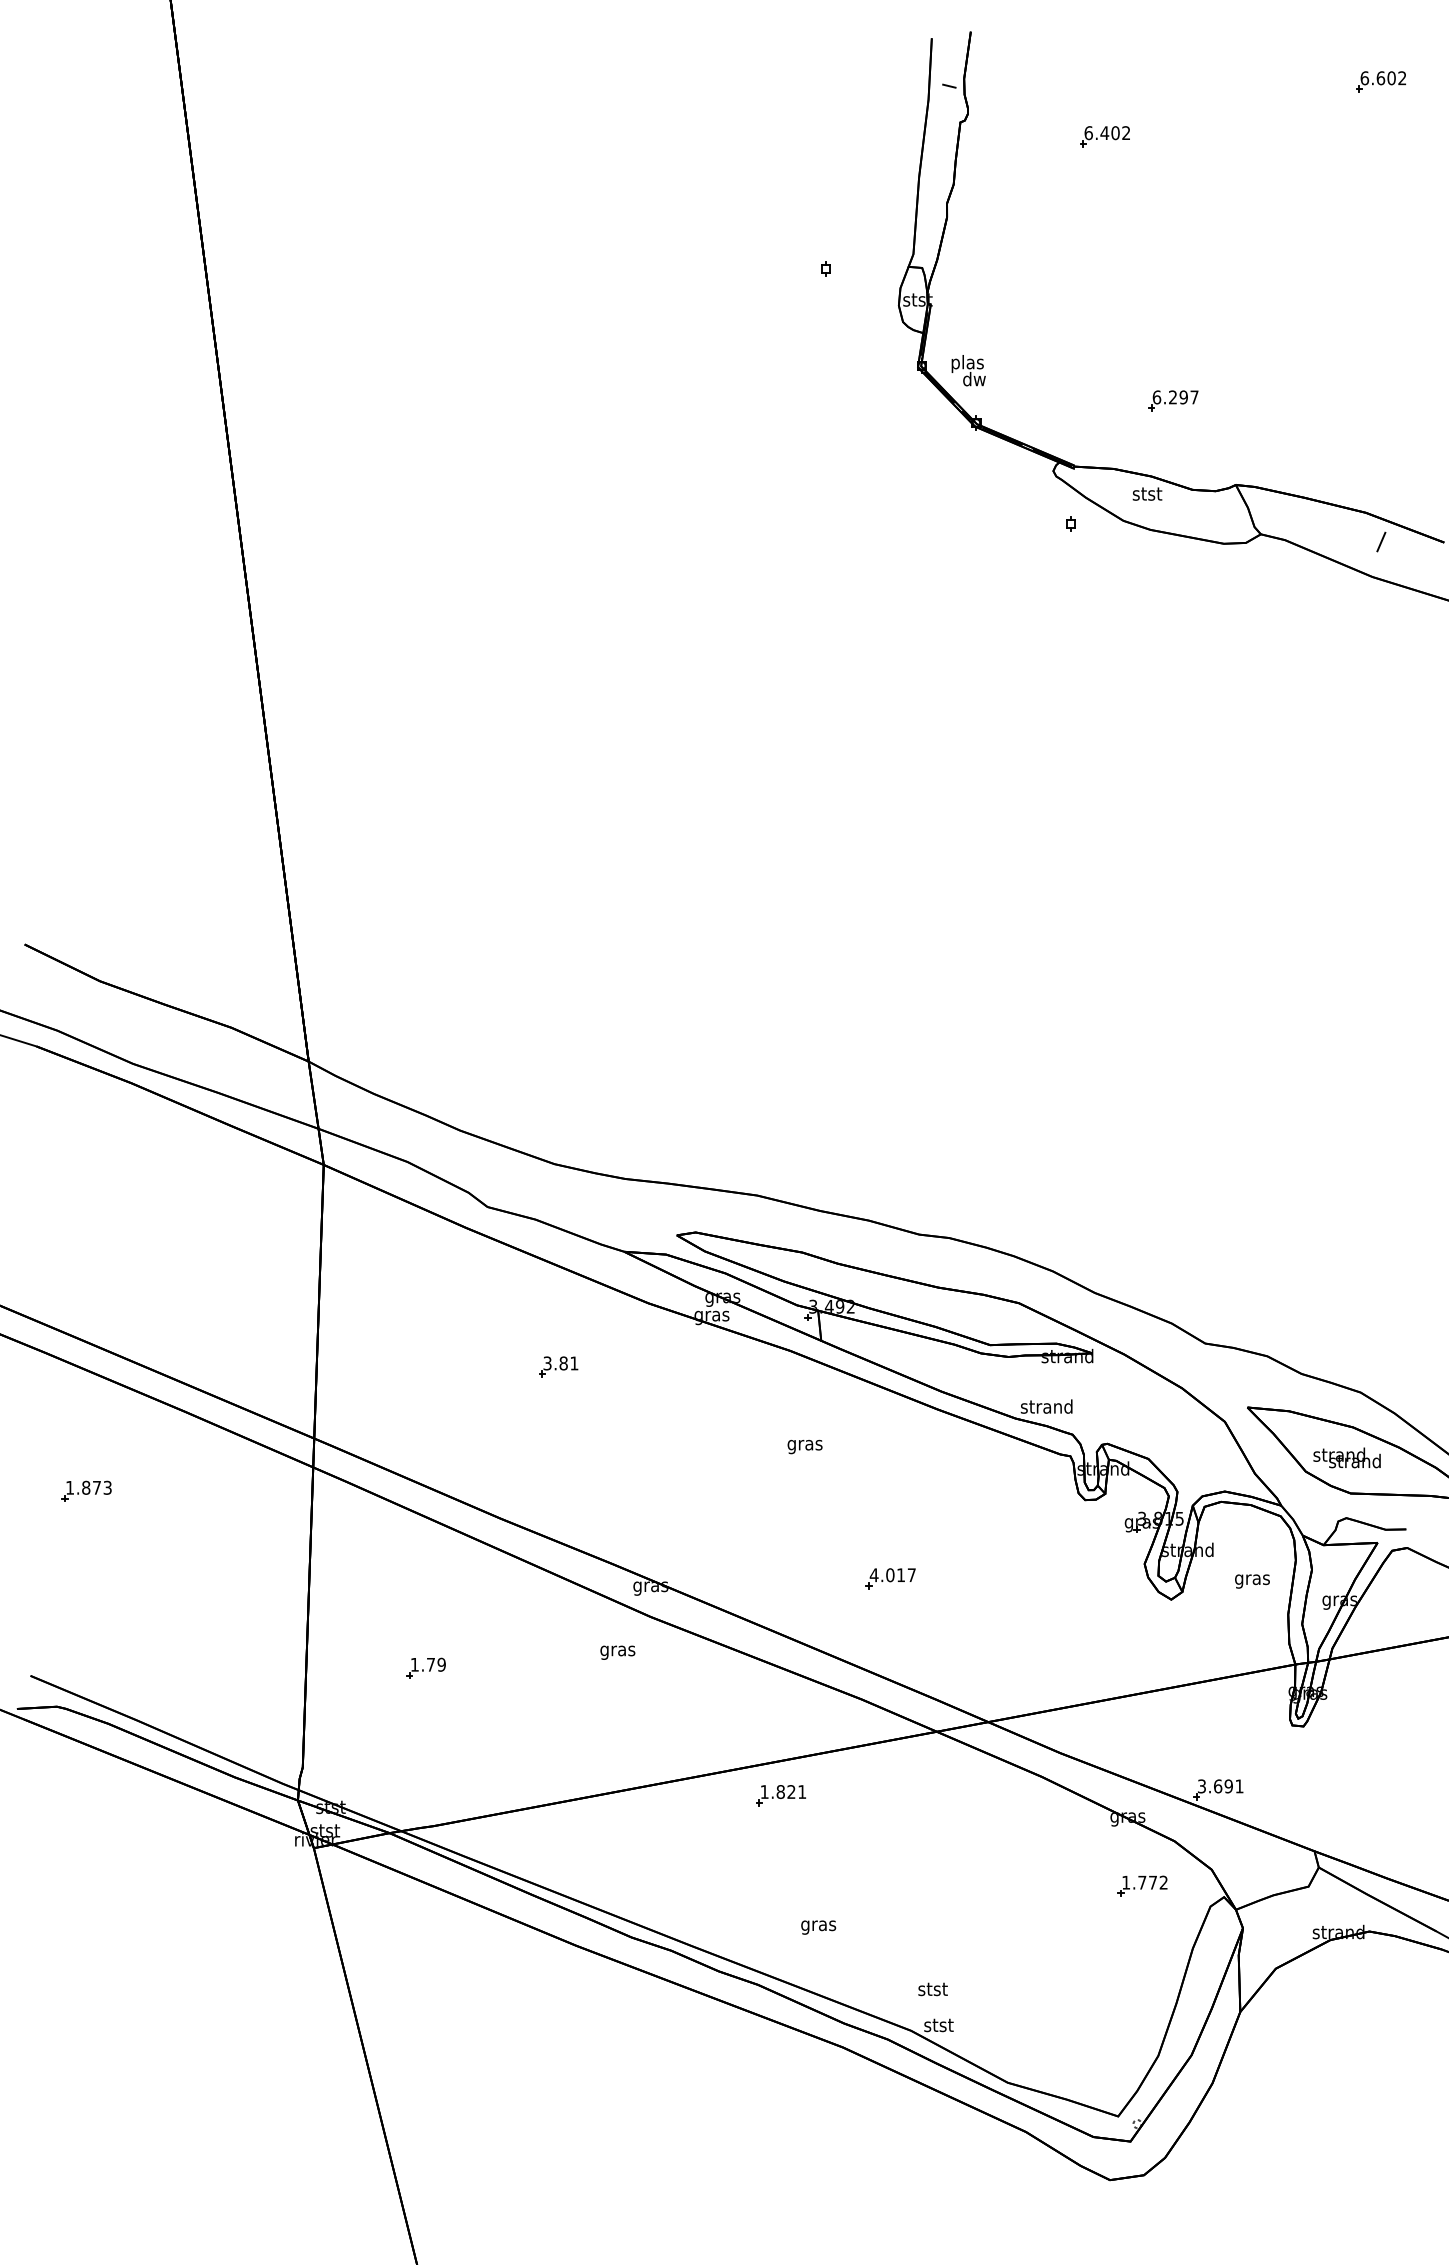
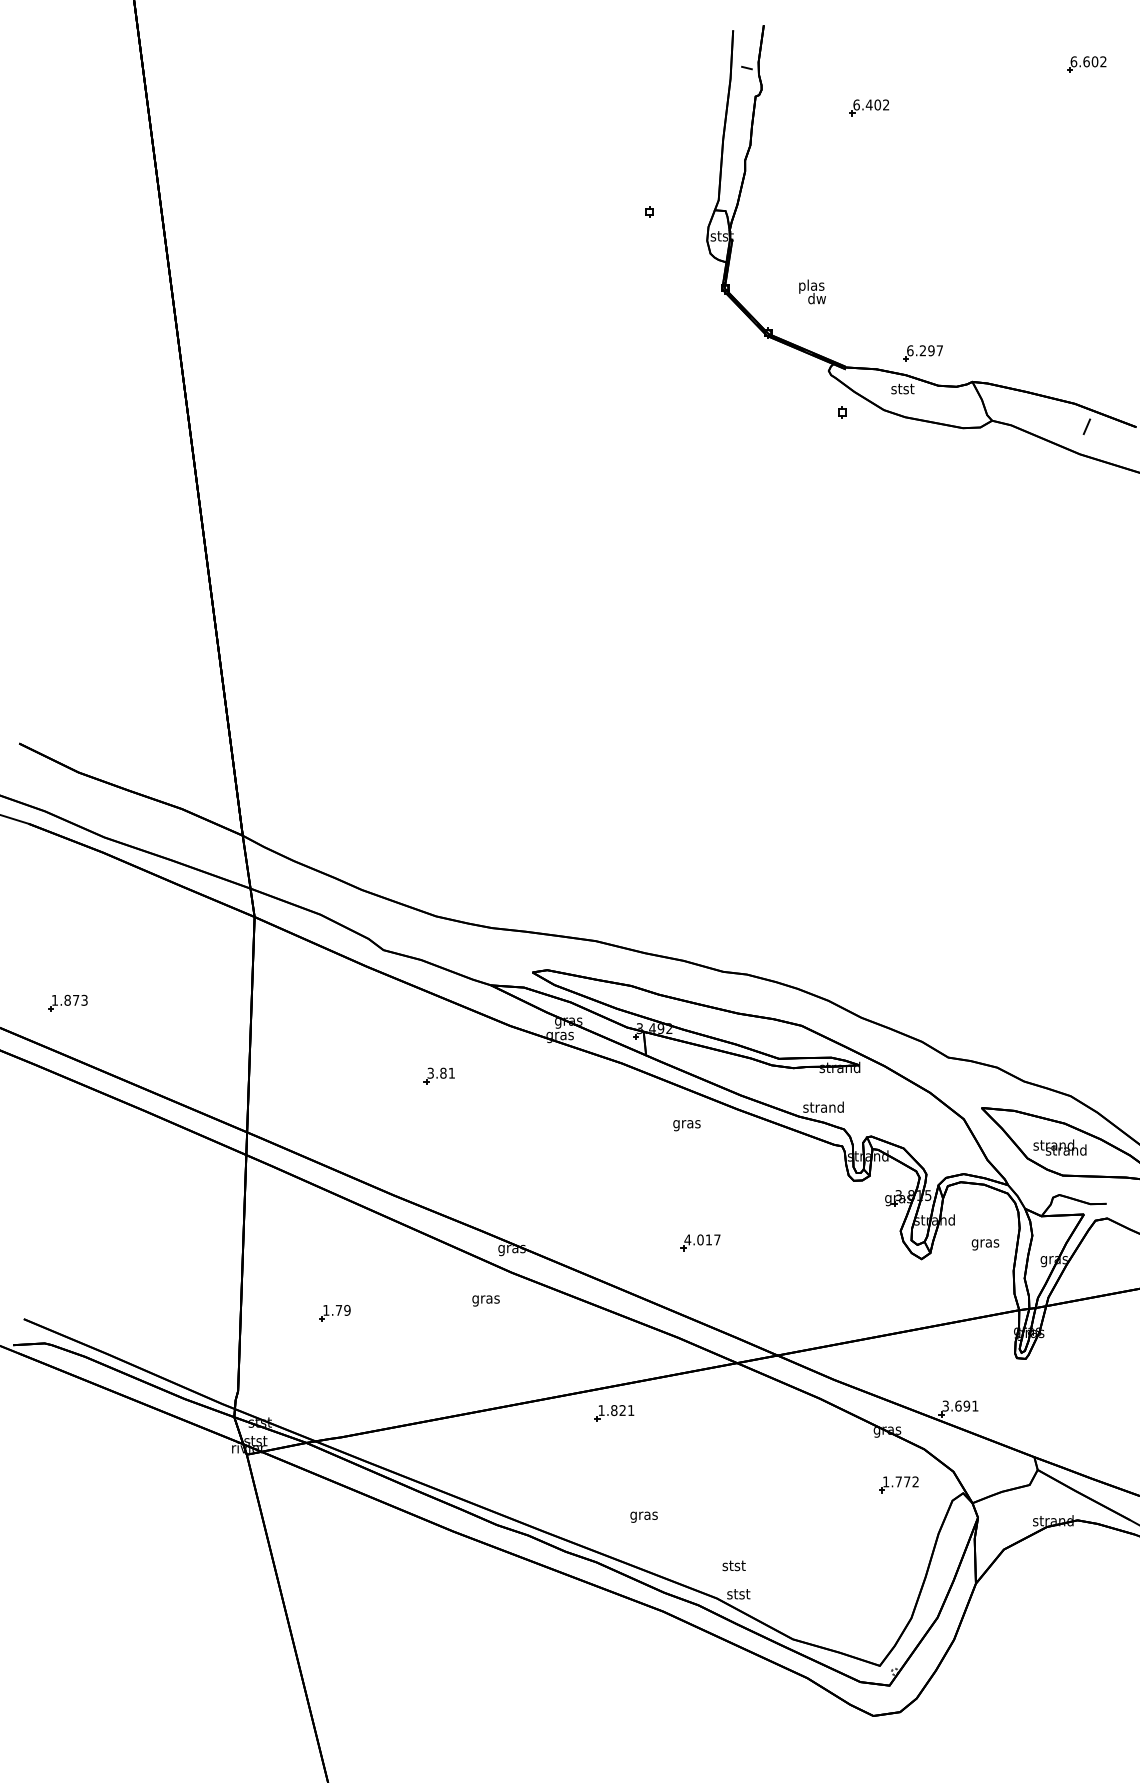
text: (968, 370) -> (812, 291), moved
part: (1173, 400) -> (923, 353), moved
text: (804, 1446) -> (686, 1125), moved
part: (86, 1490) -> (67, 1002), moved

